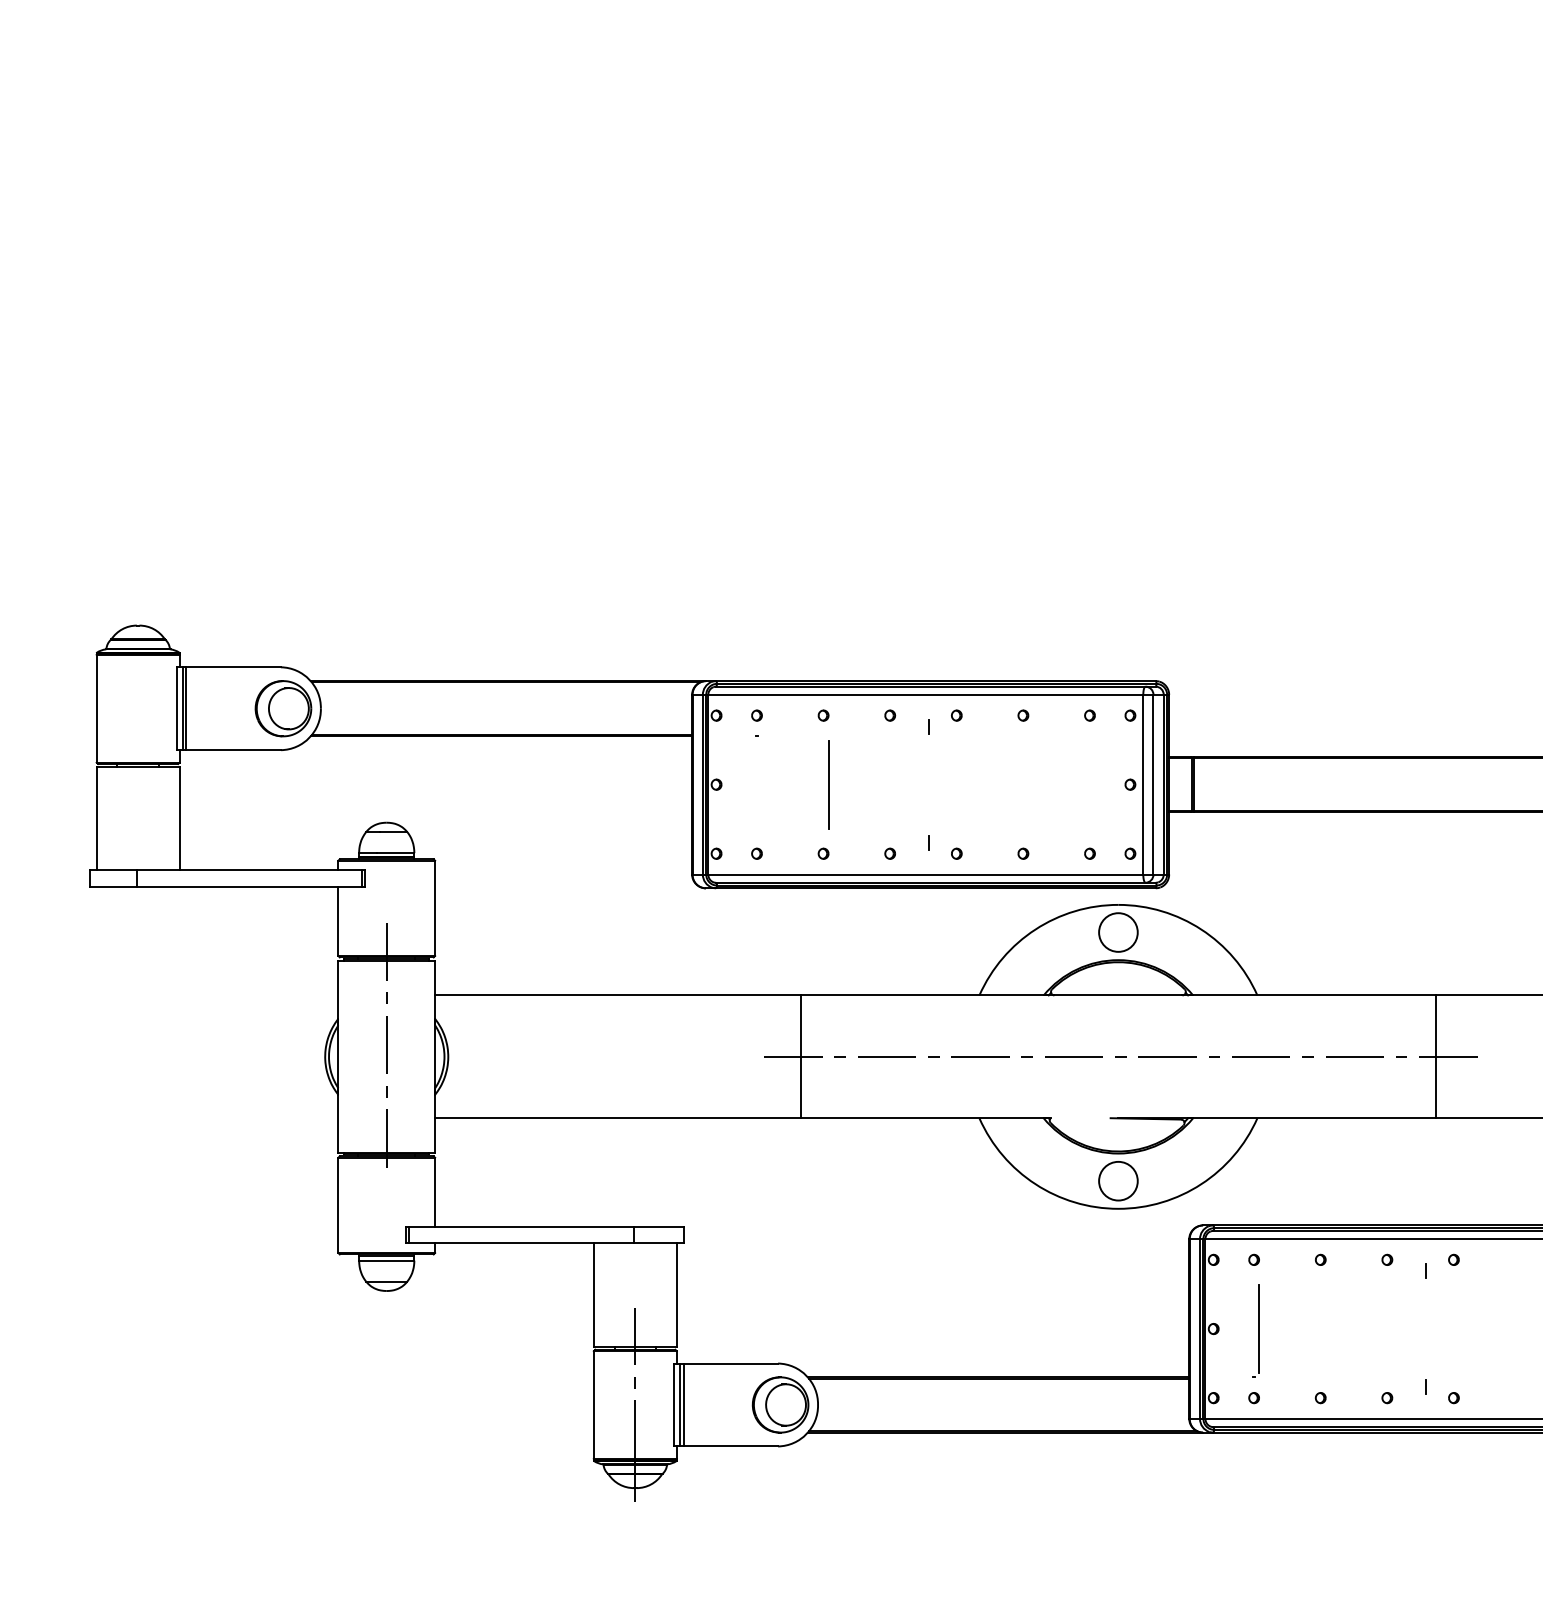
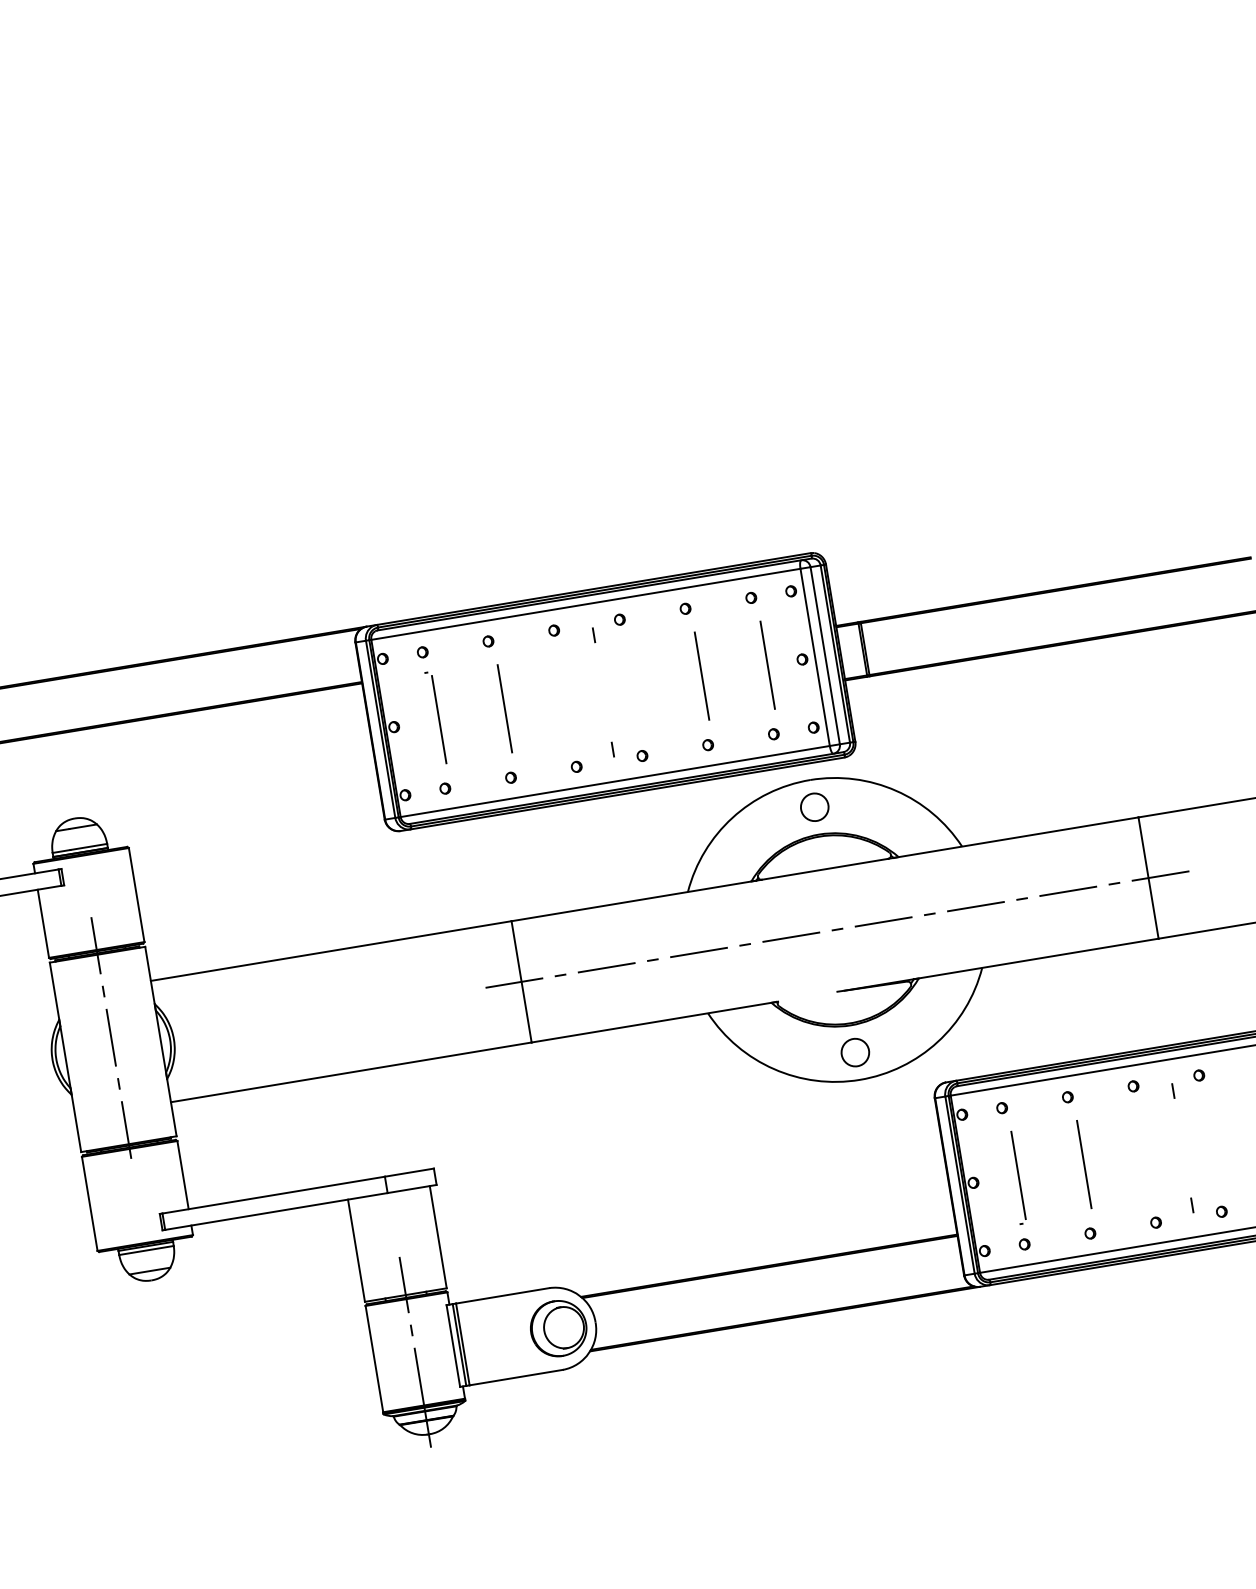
line: (762, 784) -> (439, 719), added
line: (1028, 784) -> (701, 675), added
line: (1094, 784) -> (766, 665), added
circle: (1118, 932) -> (814, 807), size x0.71
circle: (1118, 1181) -> (855, 1052), size x0.71
line: (1325, 1328) -> (1083, 1164), added

